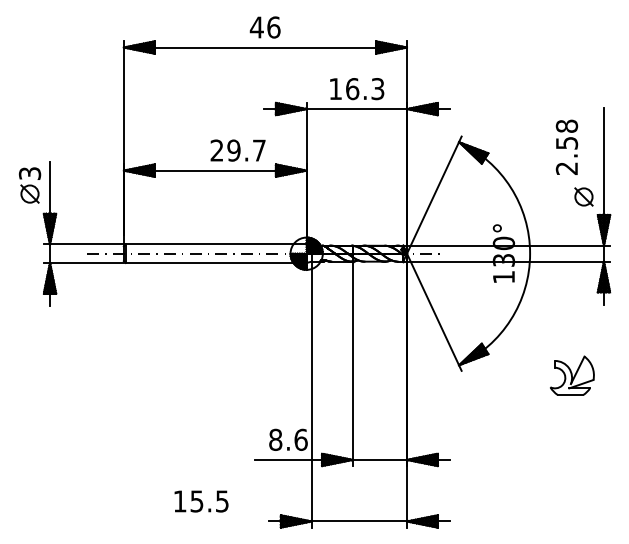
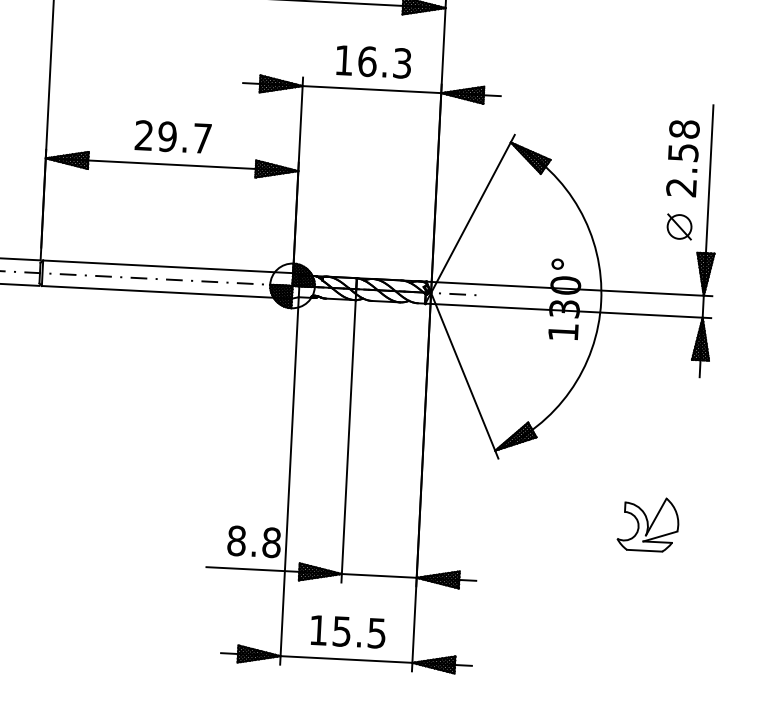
text: (566, 146) -> (682, 157), moved
text: (237, 150) -> (172, 136), moved
part: (572, 375) -> (648, 523), moved
text: (300, 439) -> (270, 542), 8.6 -> 8.8
text: (201, 501) -> (348, 631), moved

